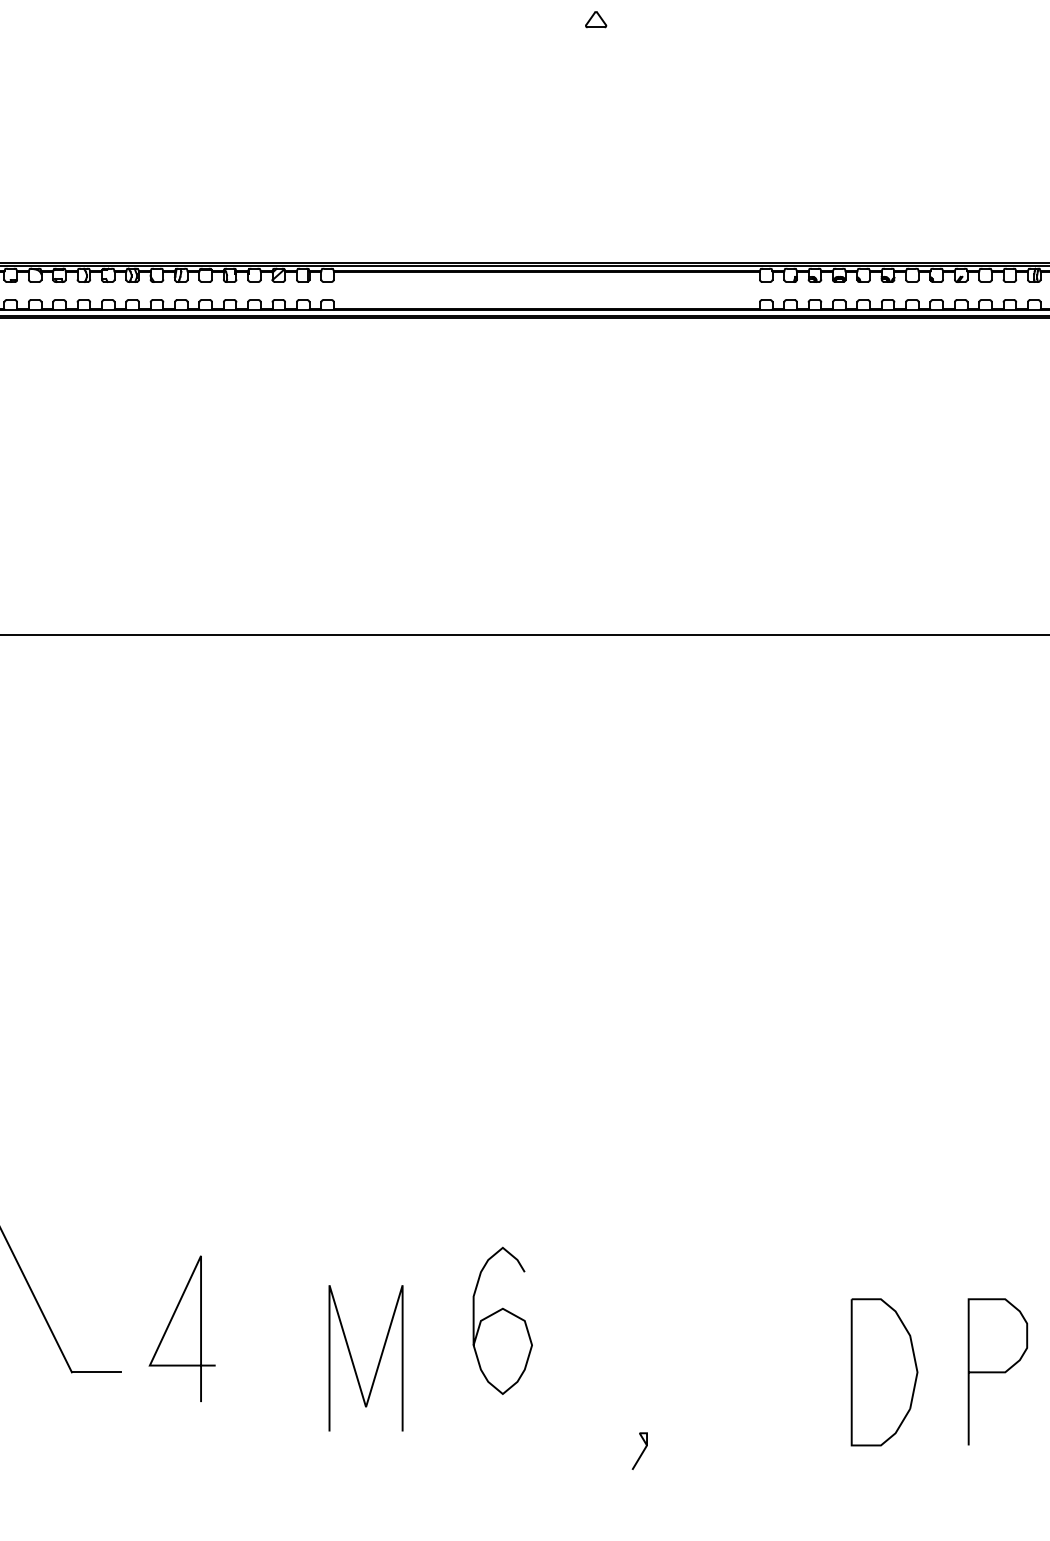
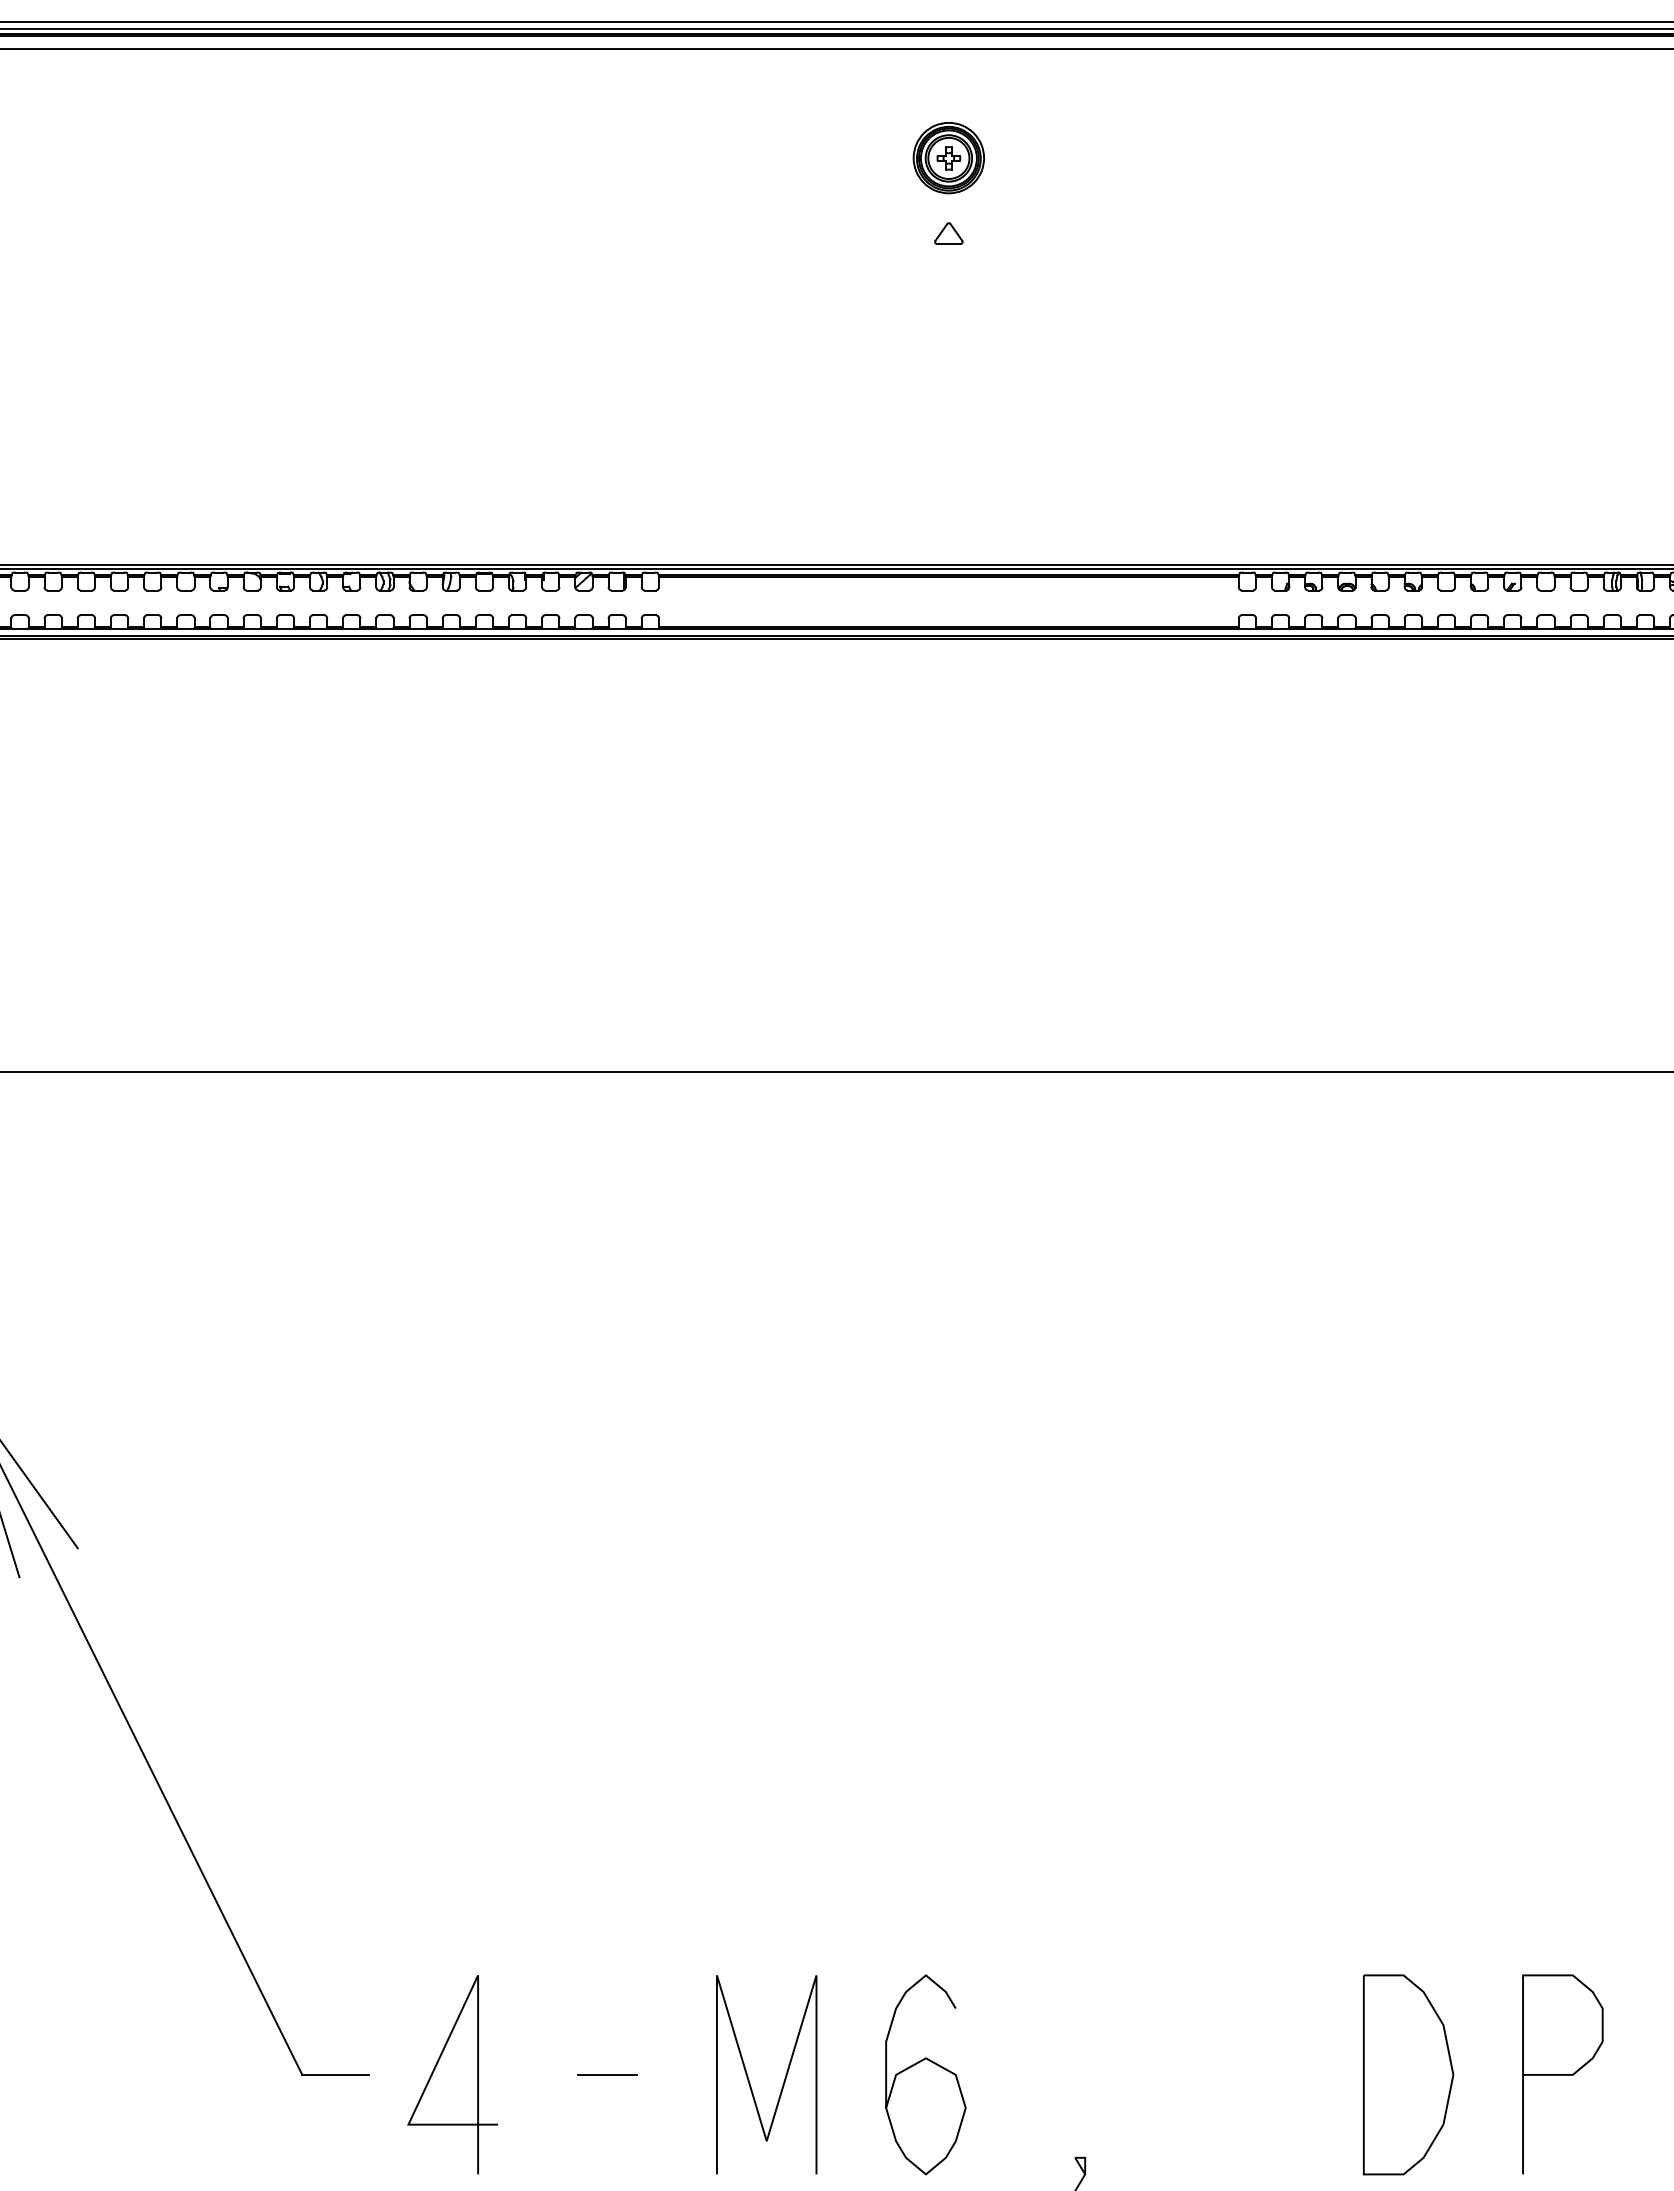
part: (595, 19) -> (948, 233), moved
curve: (496, 1313) -> (917, 2064), moved
line: (170, 1323) -> (436, 2067), moved
line: (353, 1361) -> (749, 2079), moved
line: (296, 1372) -> (607, 2074), added

